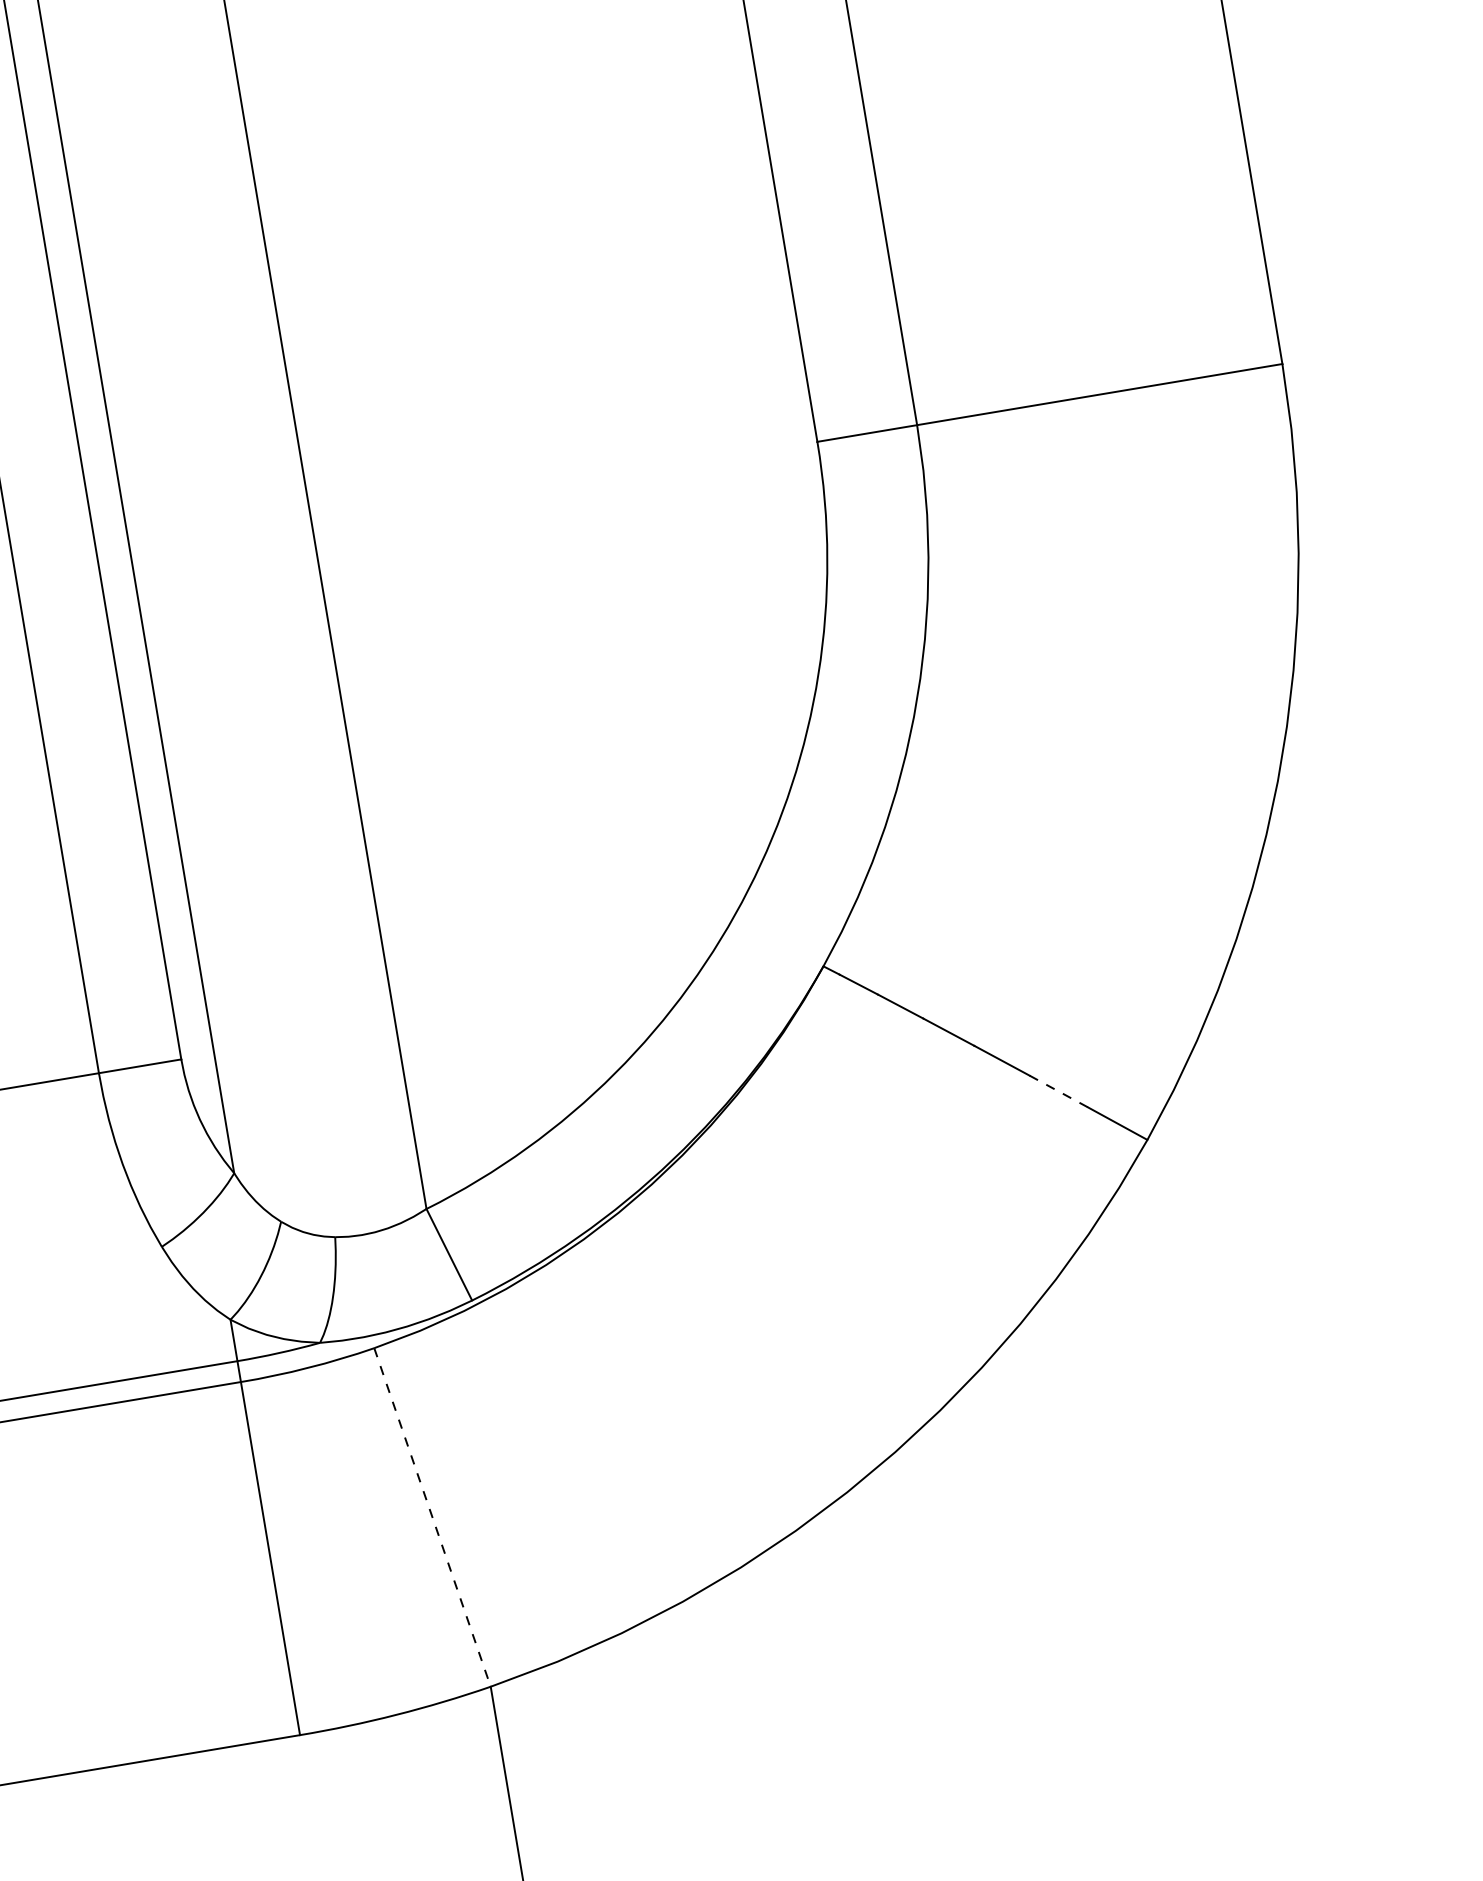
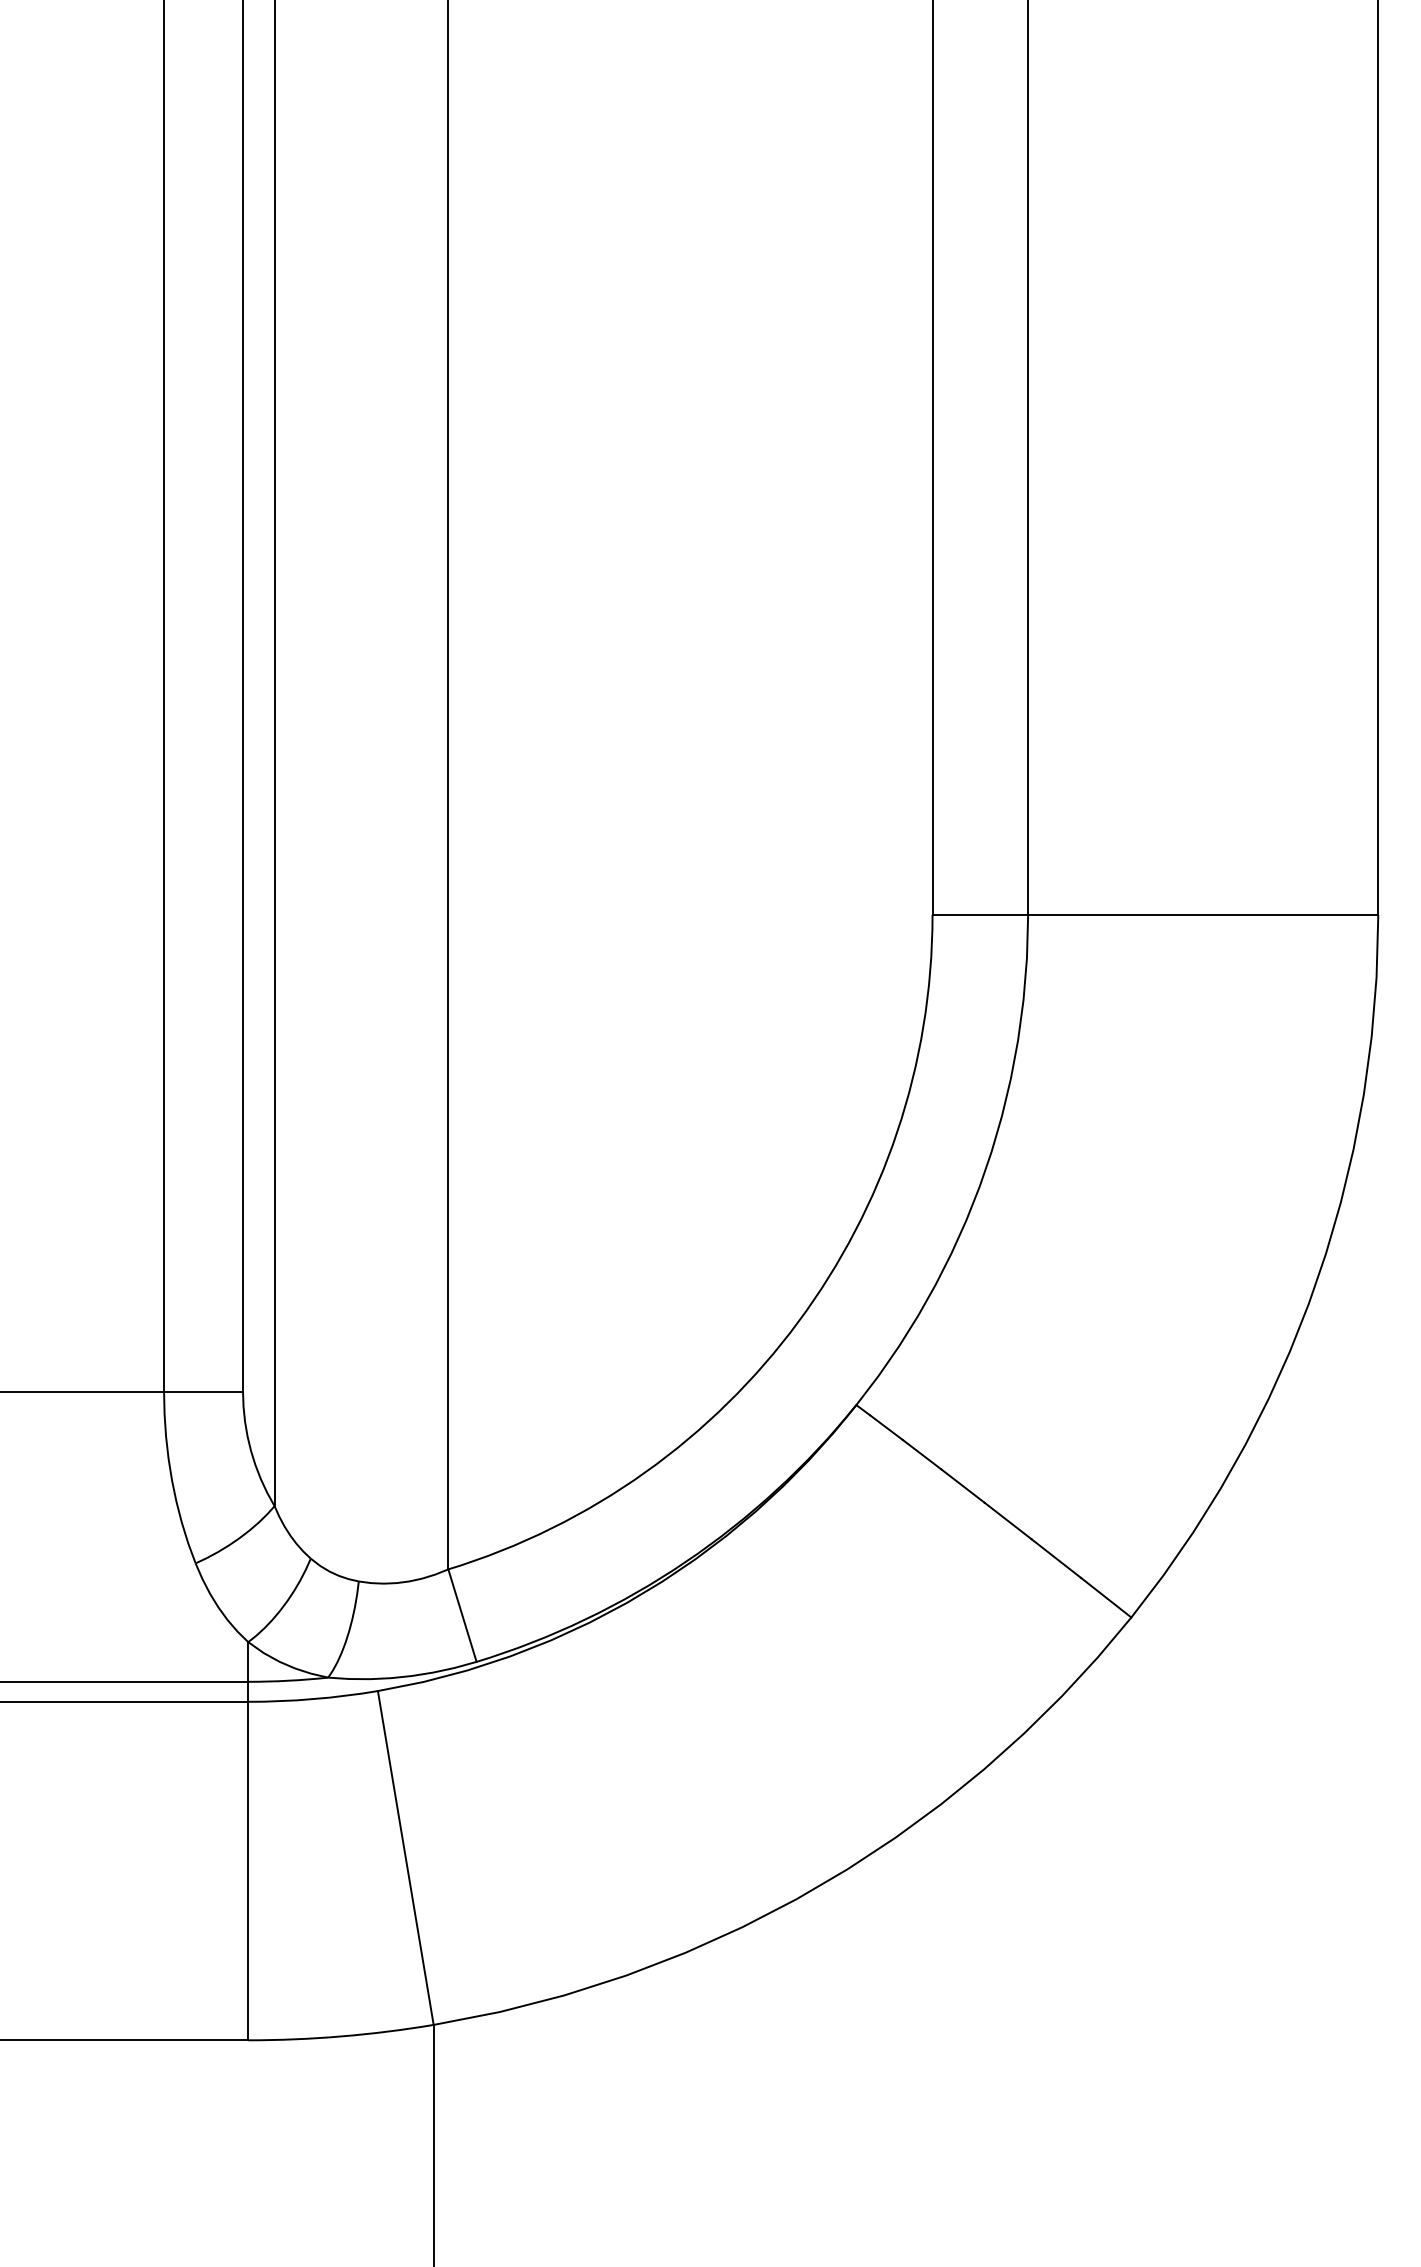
line: (1059, 1091) -> (1056, 1558), dashed -> solid
line: (432, 1518) -> (405, 1858), dashed -> solid

